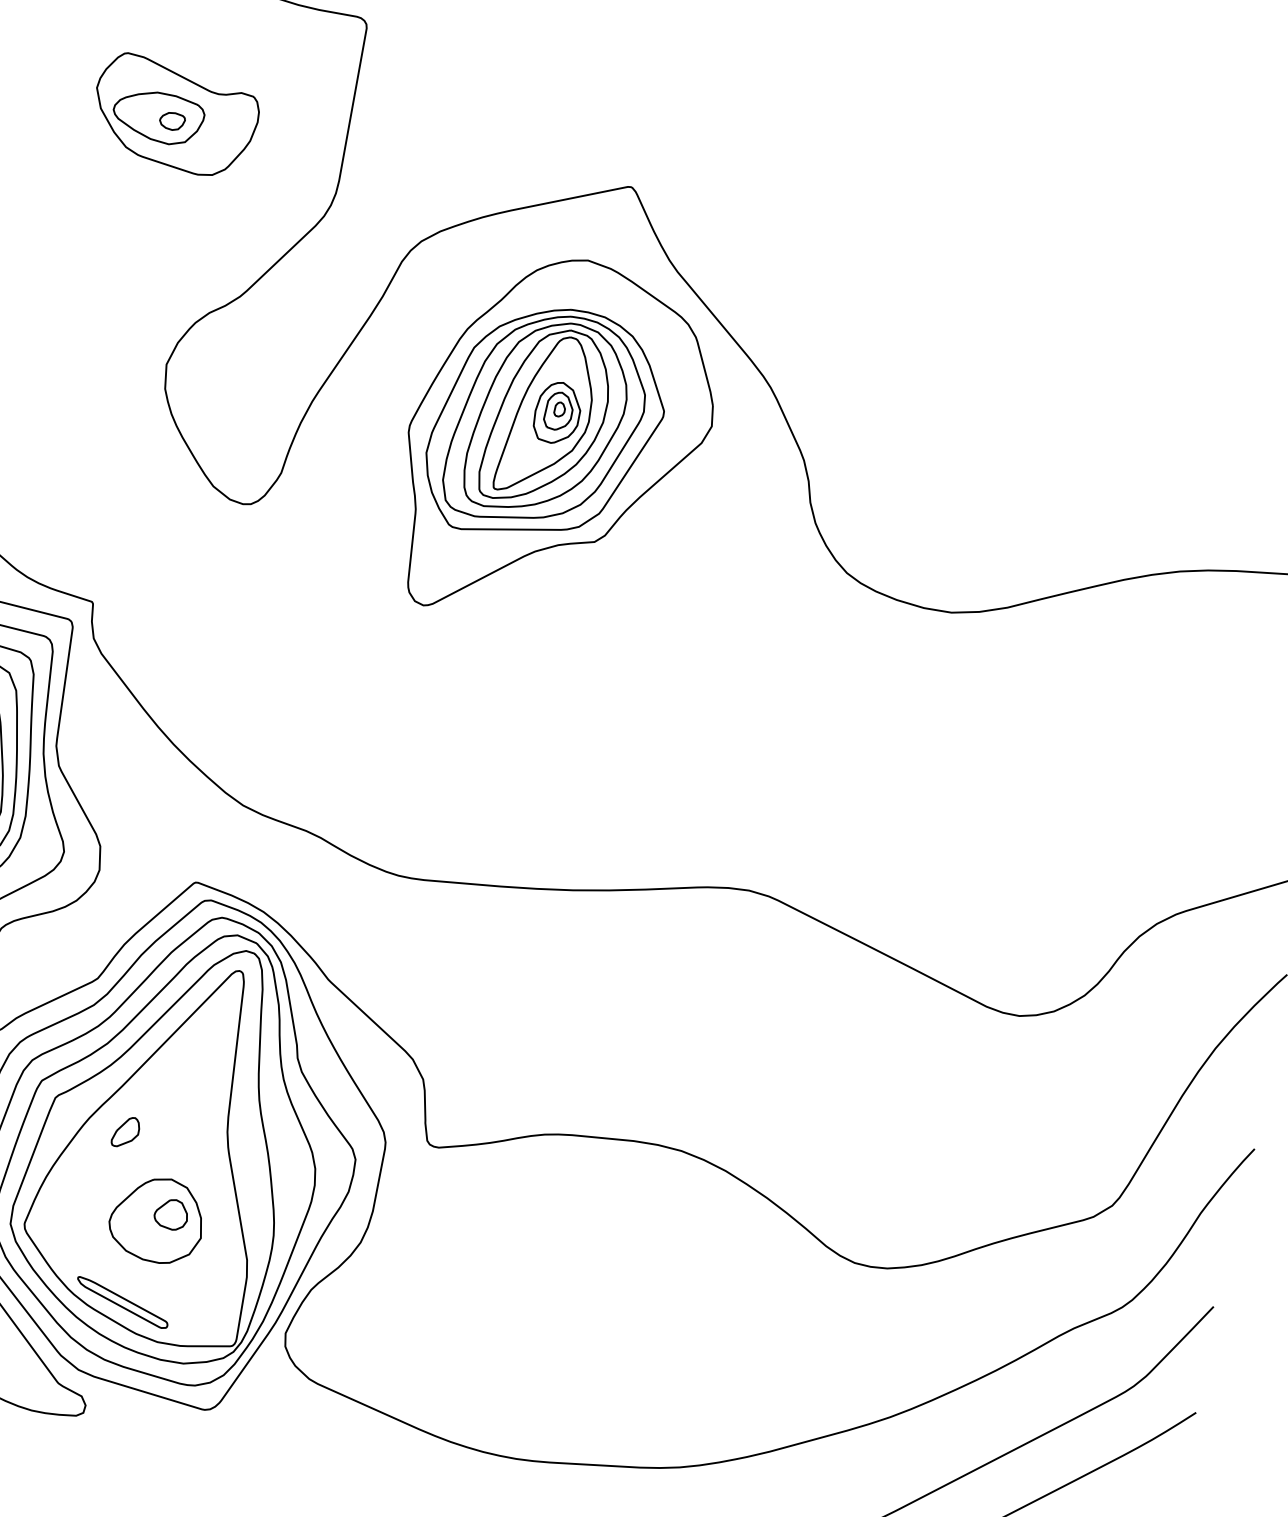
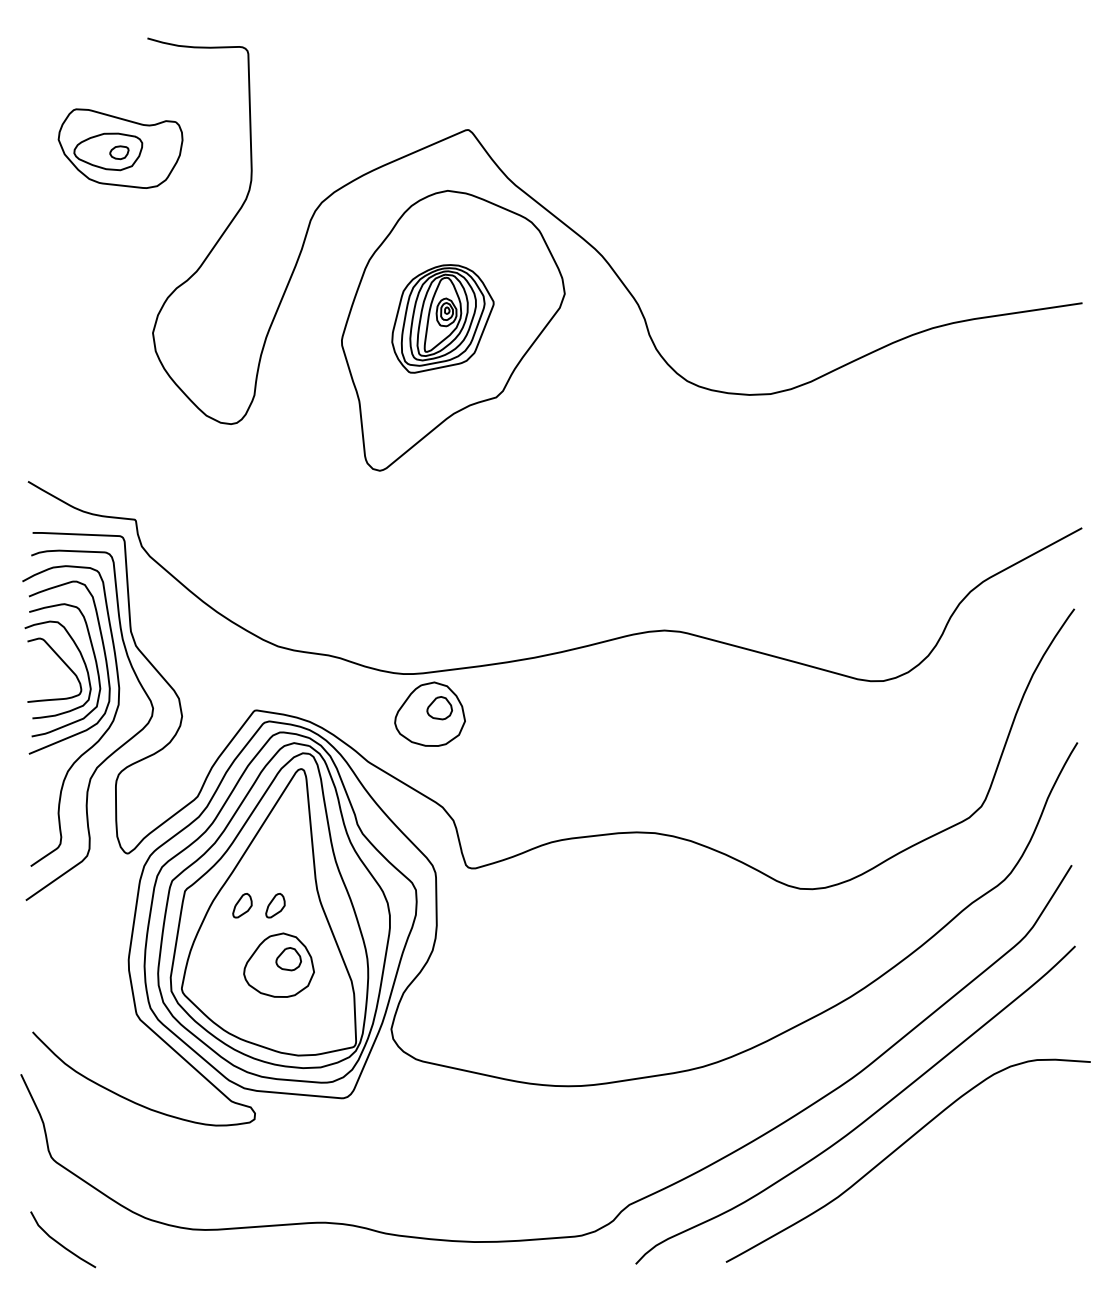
part: (546, 424) -> (442, 318), size x0.6
part: (421, 933) -> (429, 713), added
part: (169, 1141) -> (275, 905), added
part: (121, 1301) -> (265, 1031), removed

